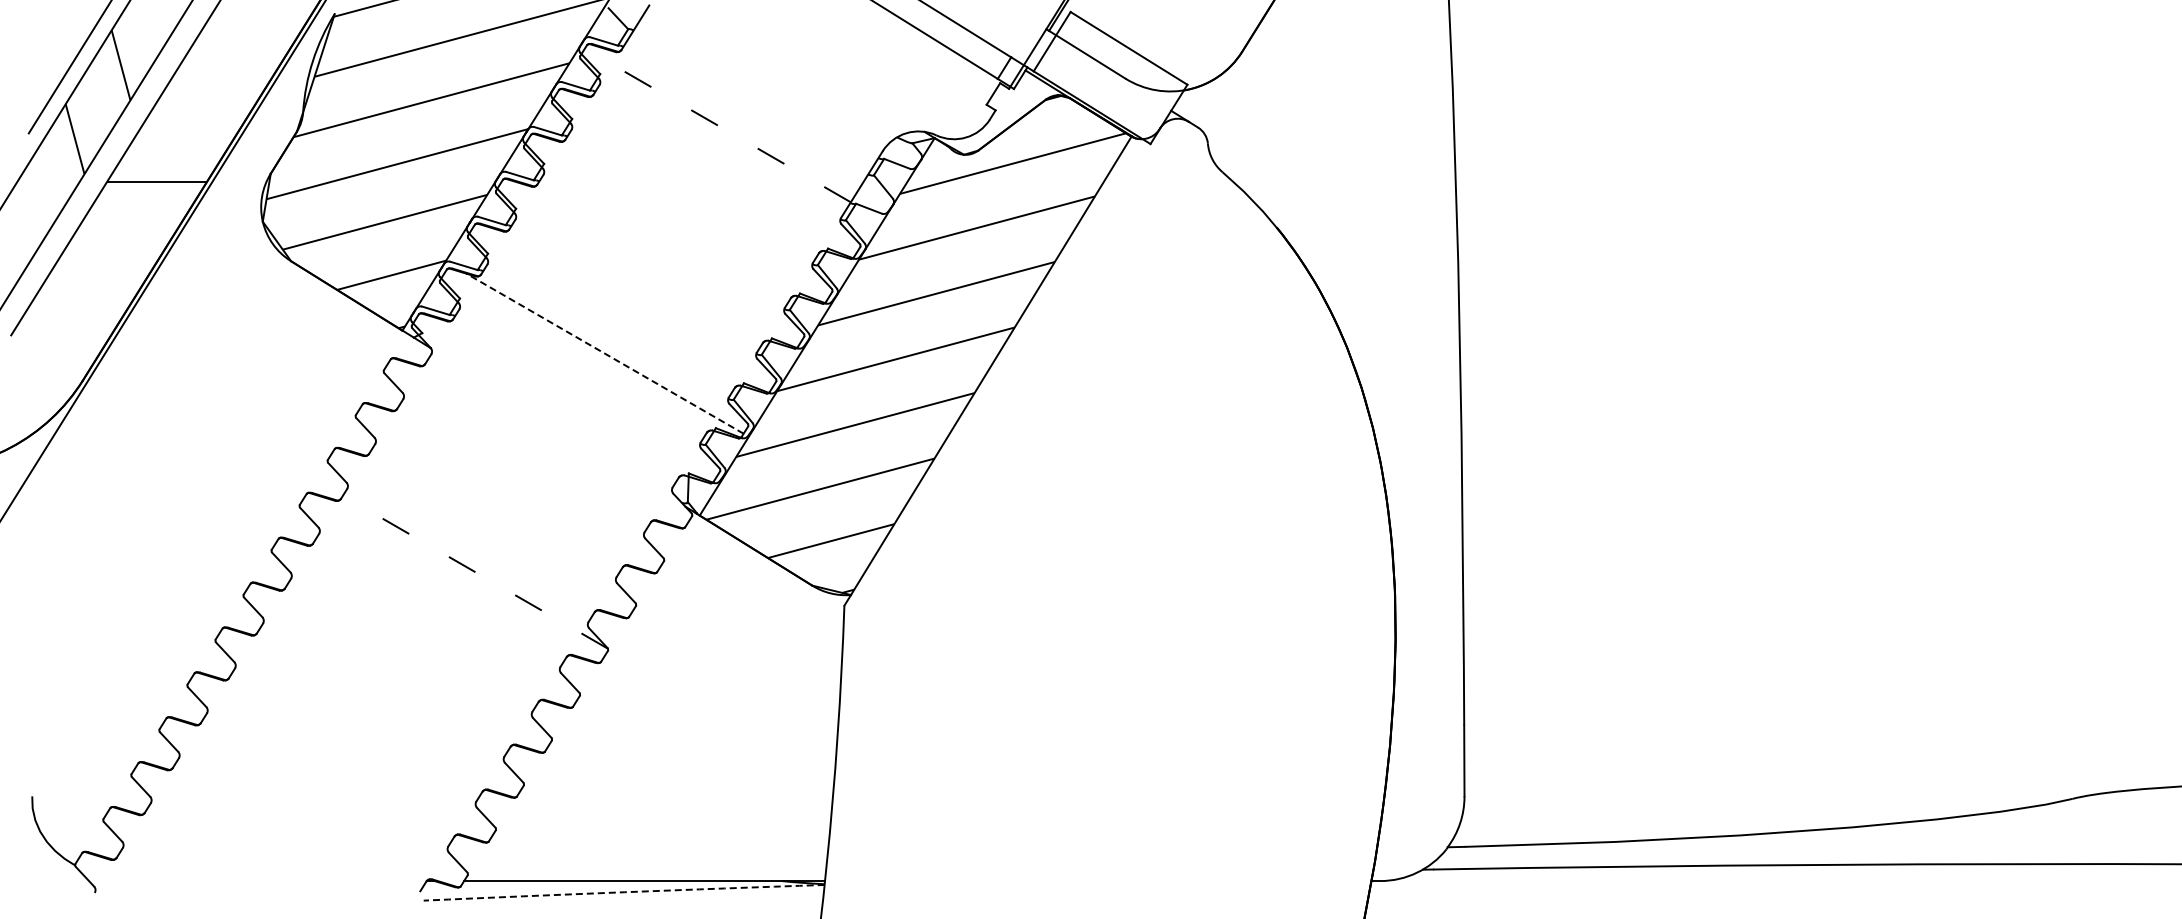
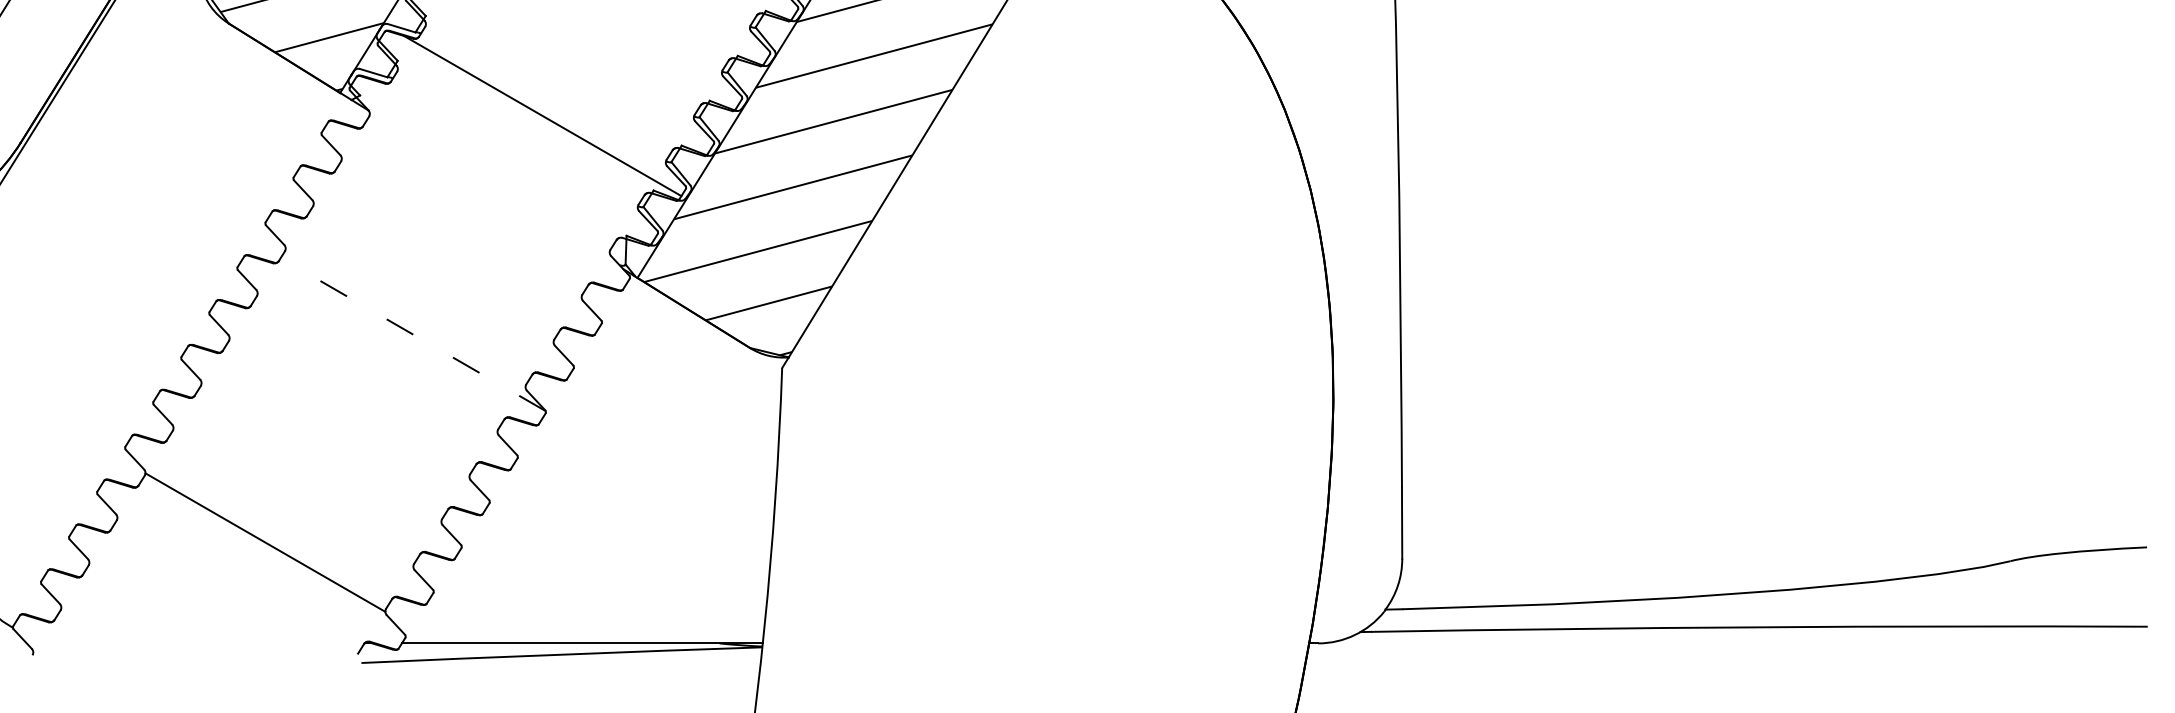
line: (604, 353) -> (542, 115), dashed -> solid
line: (327, 779) -> (265, 541), added
arc: (624, 892) -> (562, 654), dashed -> solid

